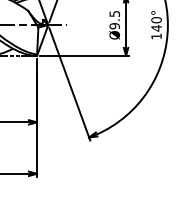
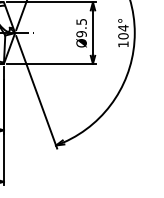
text: (156, 23) -> (123, 31), 140° -> 104°

